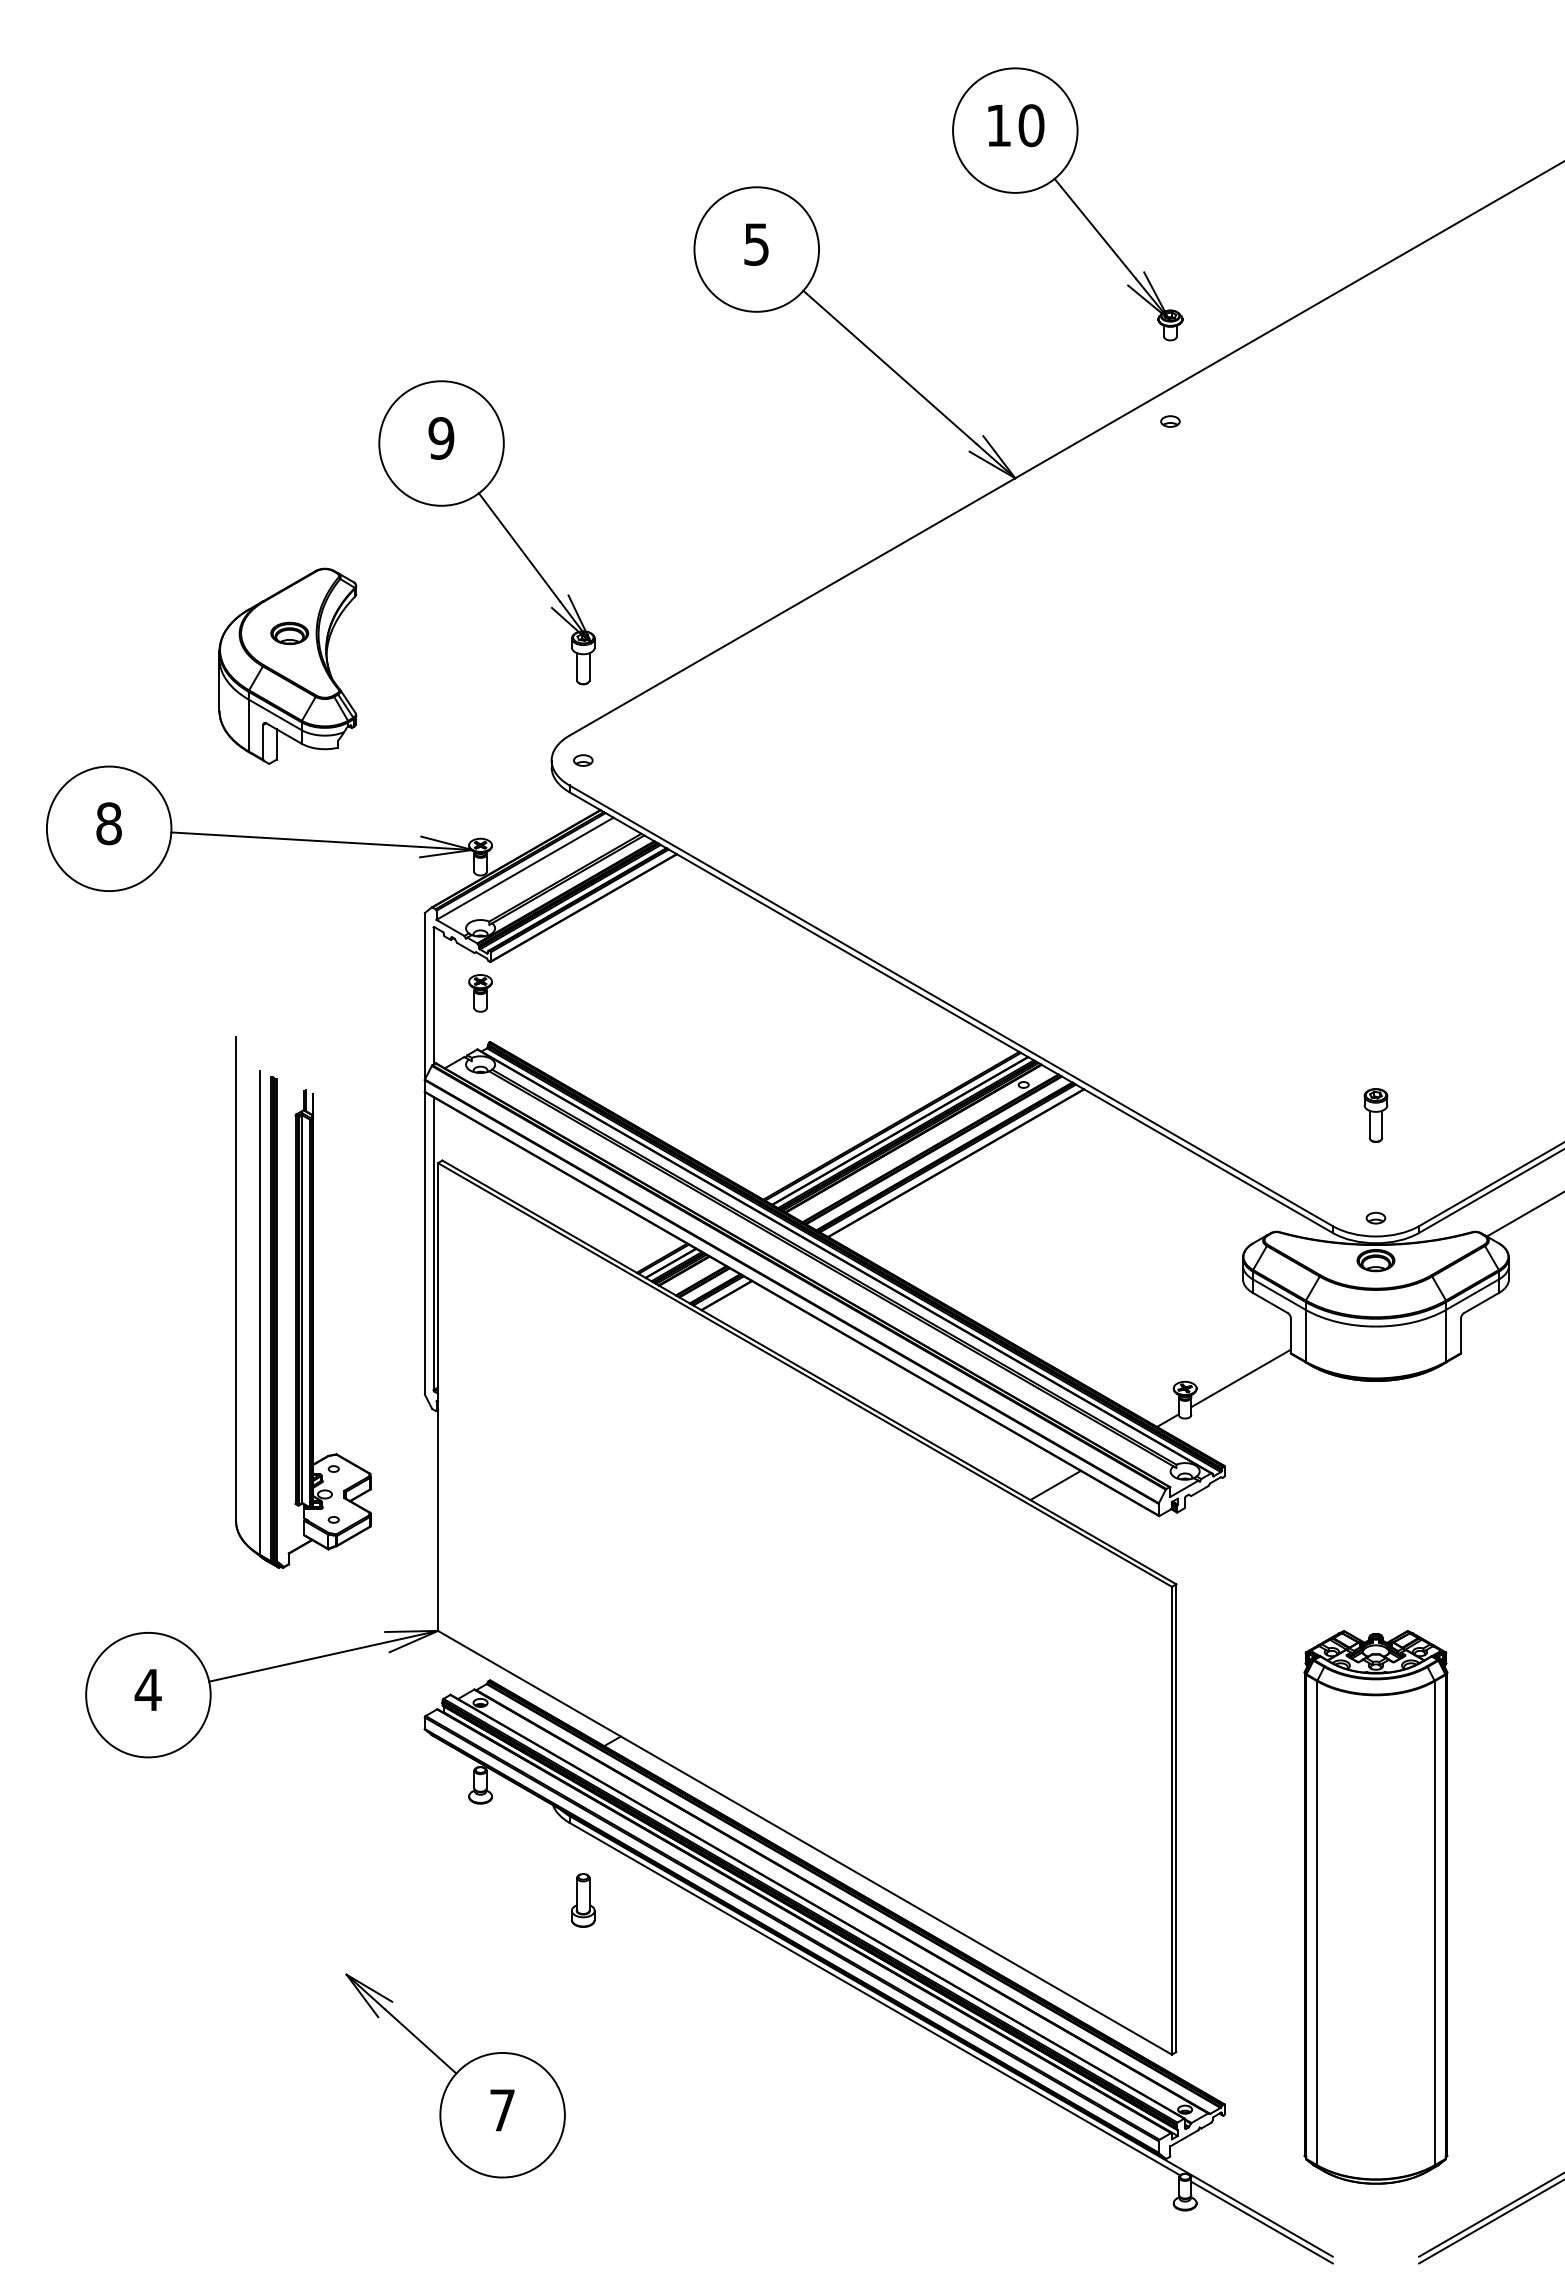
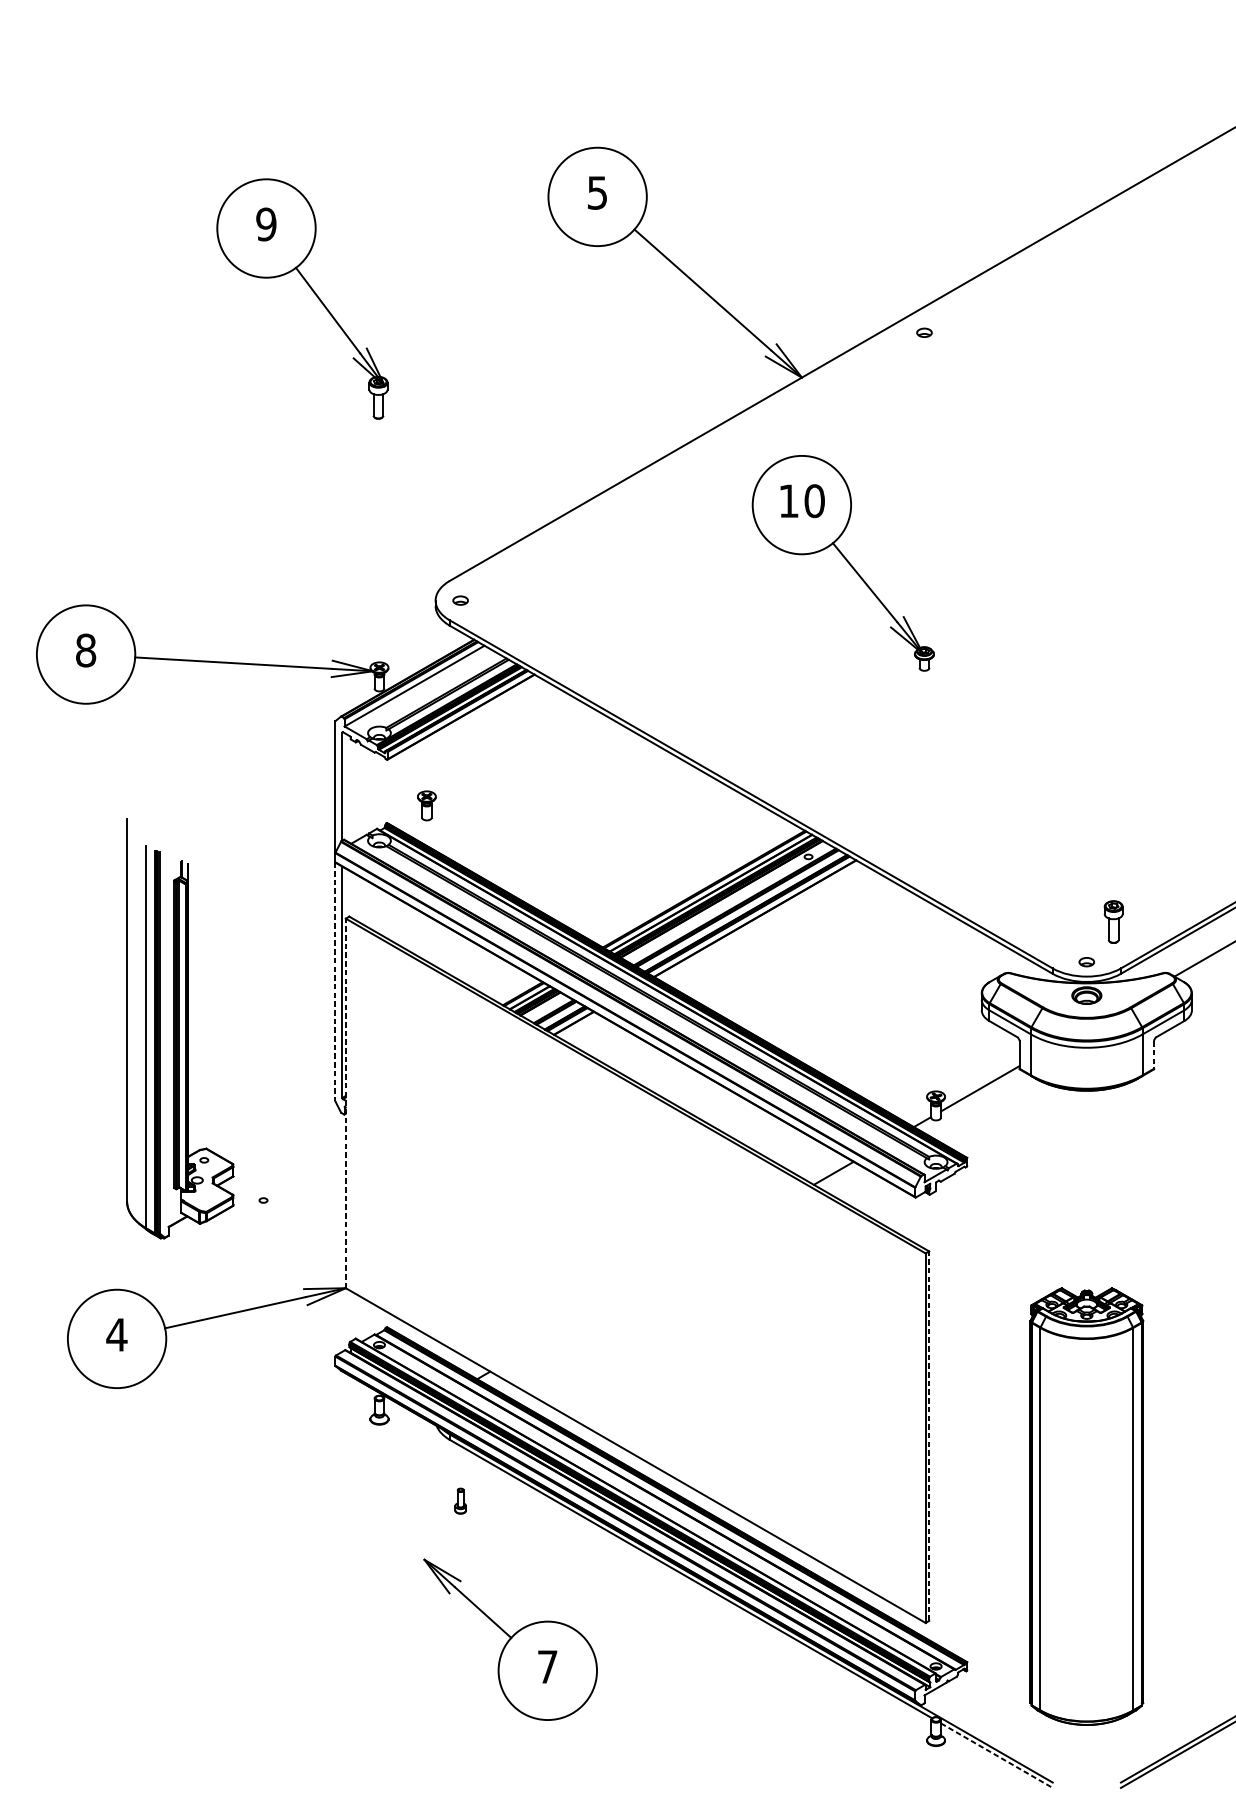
part: (1067, 204) -> (843, 563), moved
part: (498, 521) -> (311, 290), moved
part: (287, 665) -> (226, 525), removed
part: (480, 993) -> (426, 805), moved
part: (1375, 1115) -> (1113, 922), moved
line: (424, 1243) -> (335, 982), solid -> dashed
part: (303, 1302) -> (180, 1028), moved
line: (1461, 1336) -> (1154, 1055), solid -> dashed
line: (438, 1397) -> (346, 1103), solid -> dashed
line: (1176, 1818) -> (929, 1436), solid -> dashed
part: (583, 1900) -> (460, 1501), size x0.6
part: (455, 2075) -> (510, 1639), moved
line: (1262, 2222) -> (997, 1755), solid -> dashed

